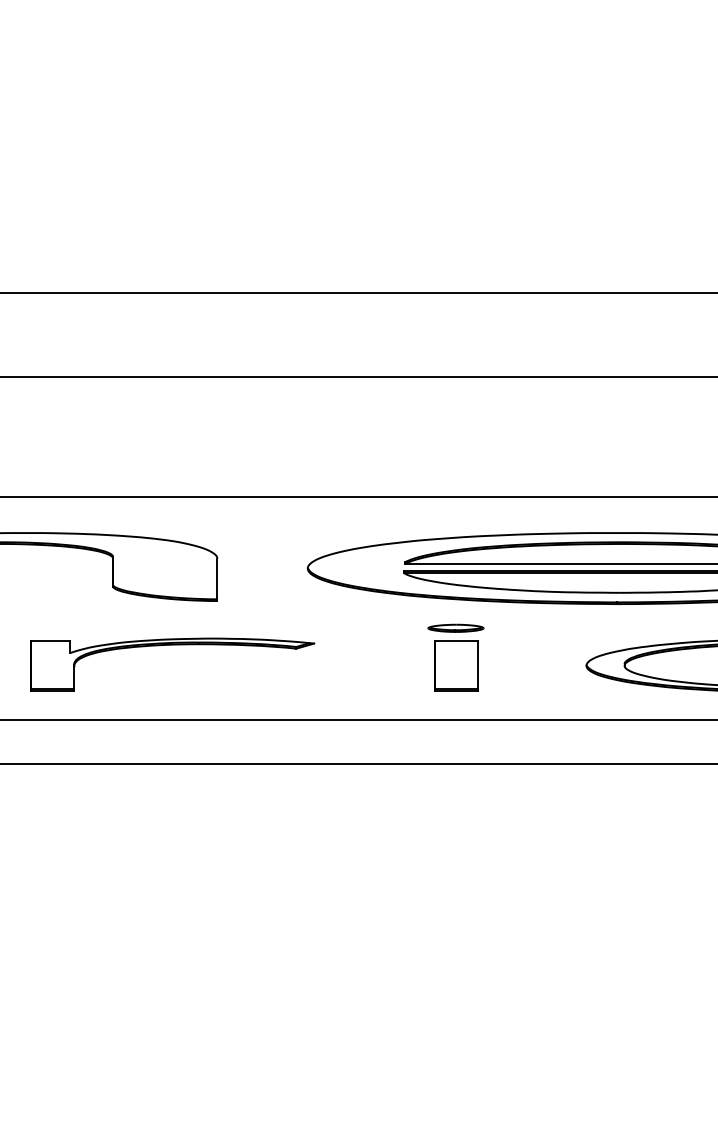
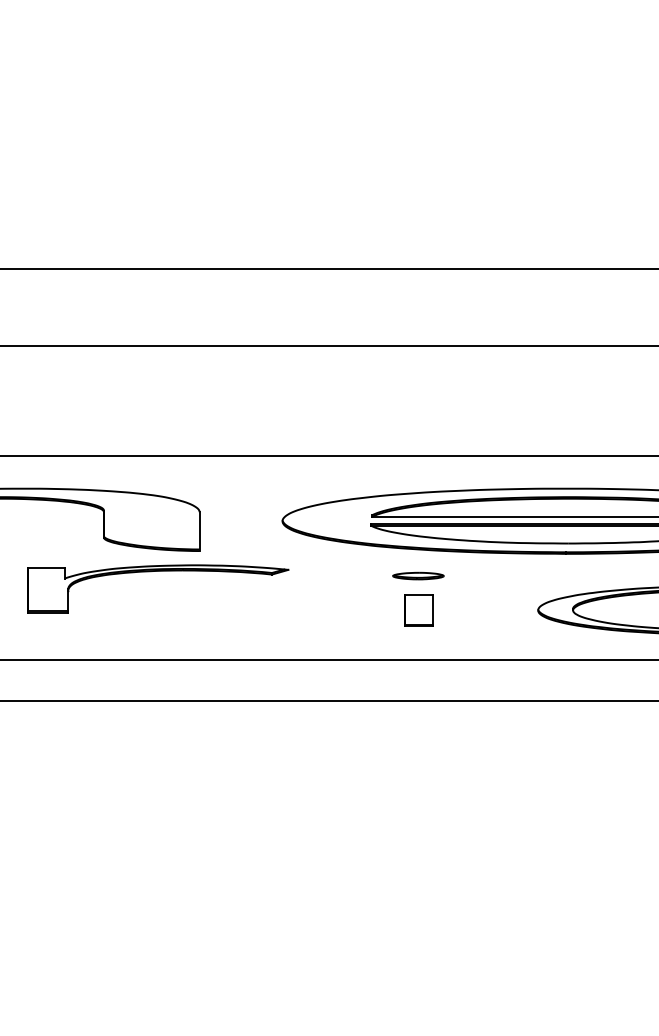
part: (172, 645) -> (158, 571), moved
part: (456, 665) -> (418, 610), size x0.7

